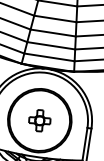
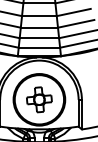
part: (39, 120) -> (39, 99), size x1.43

